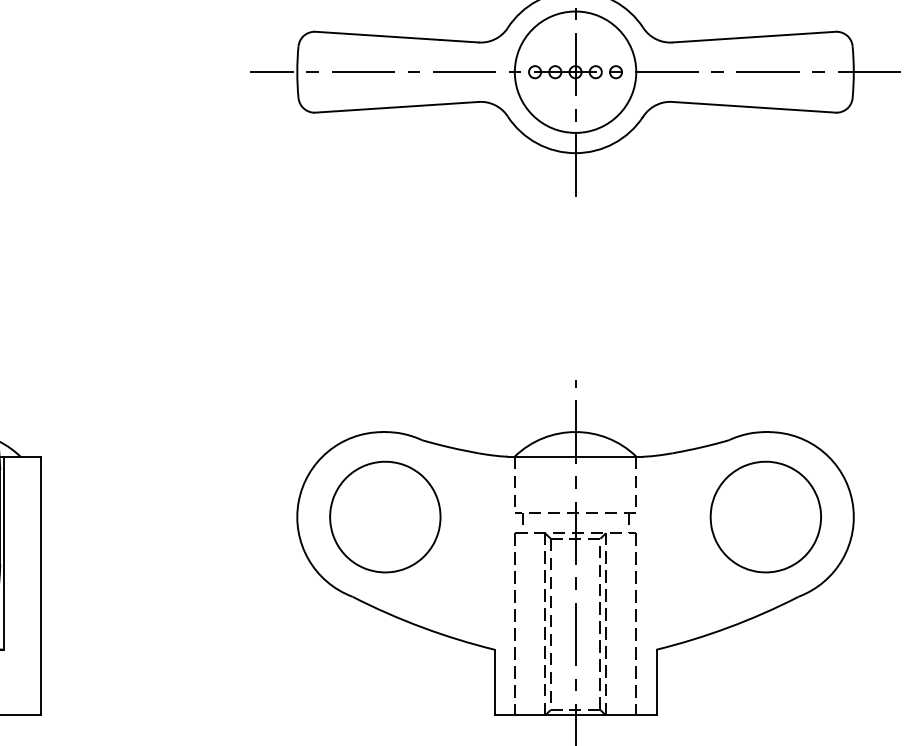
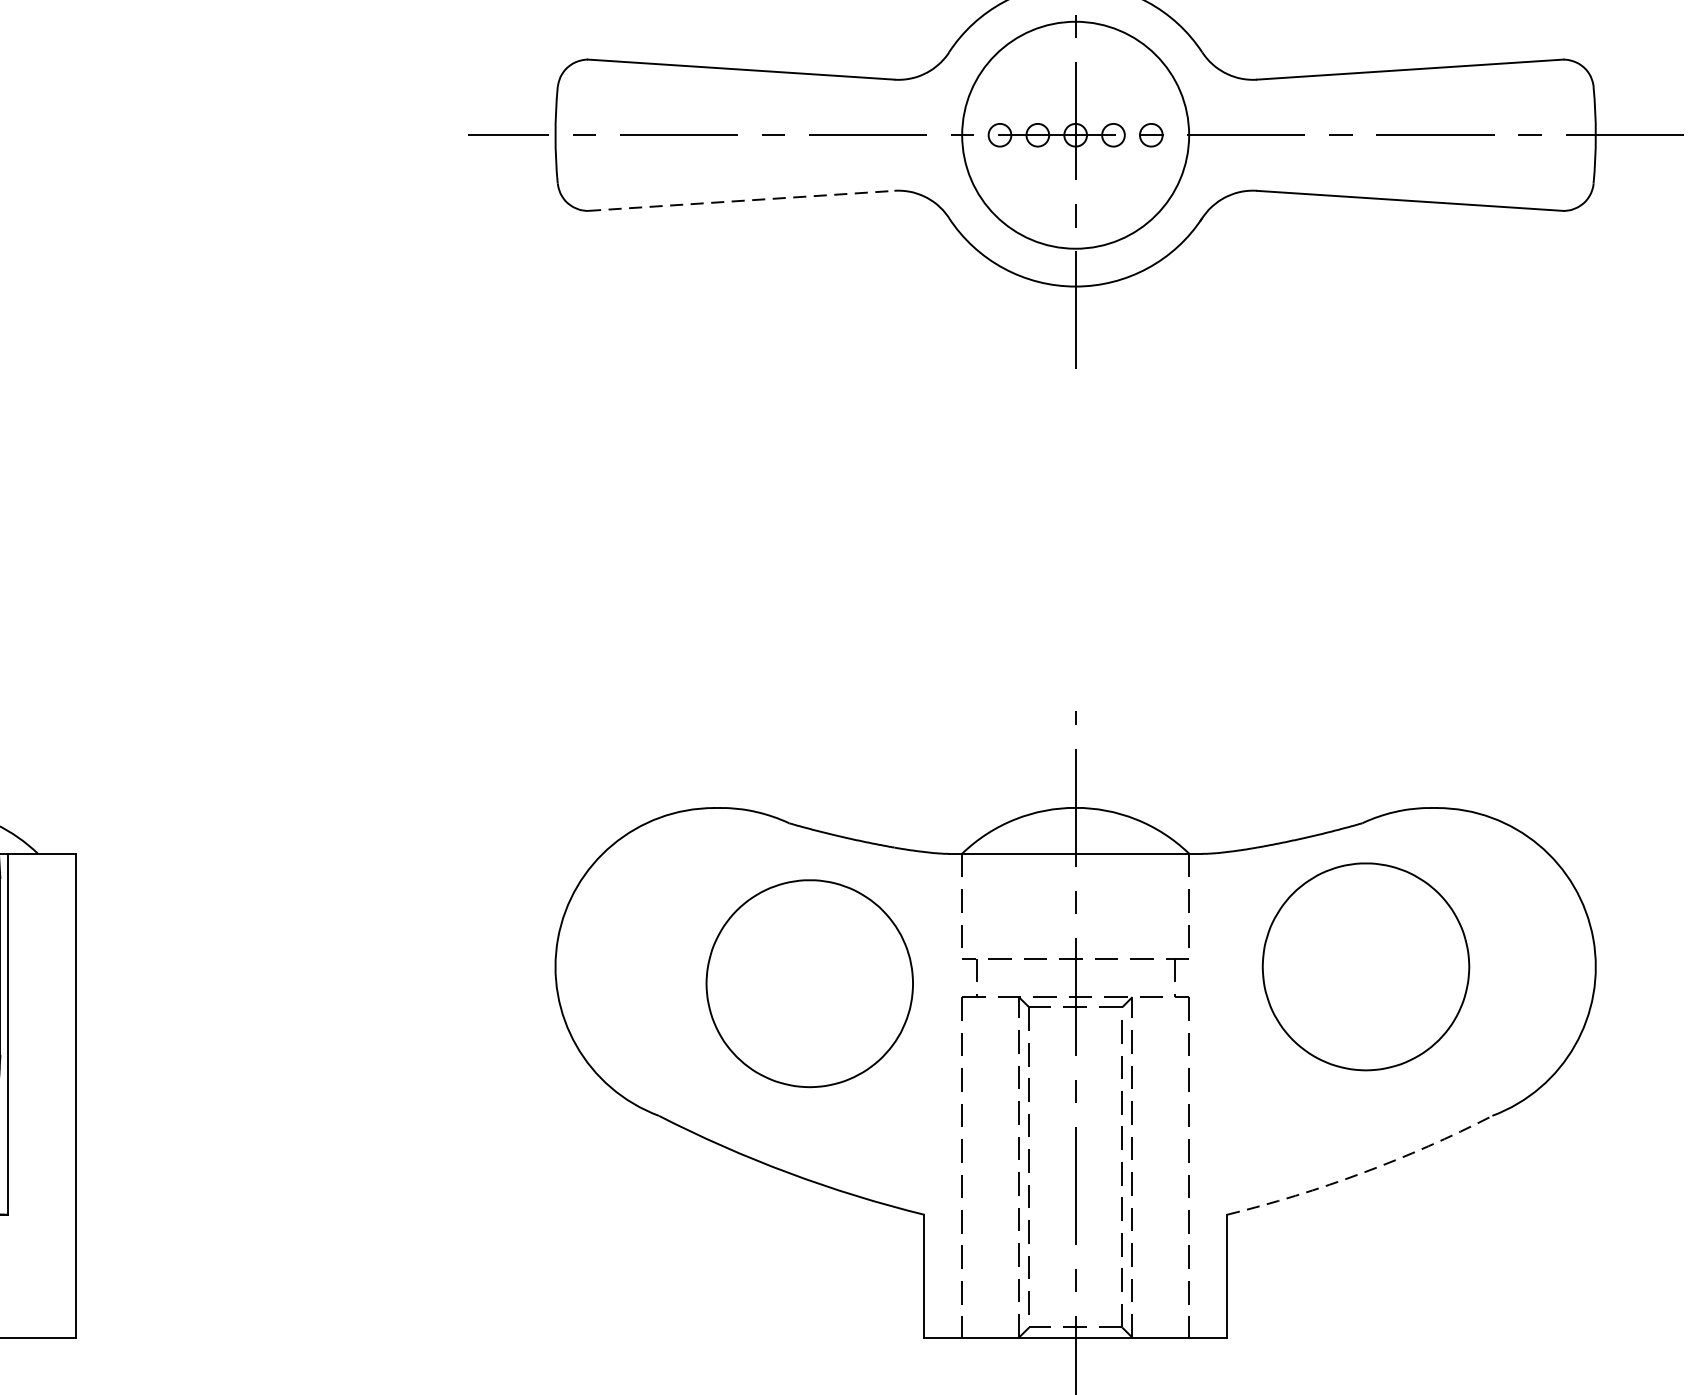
line: (397, 107) -> (742, 201), solid -> dashed
part: (385, 516) -> (810, 982), moved
part: (765, 516) -> (1365, 965), moved
arc: (729, 627) -> (1363, 1173), solid -> dashed

